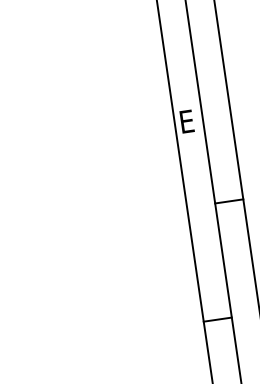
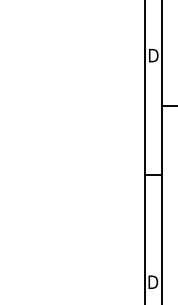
text: (188, 121) -> (153, 55), E -> D

